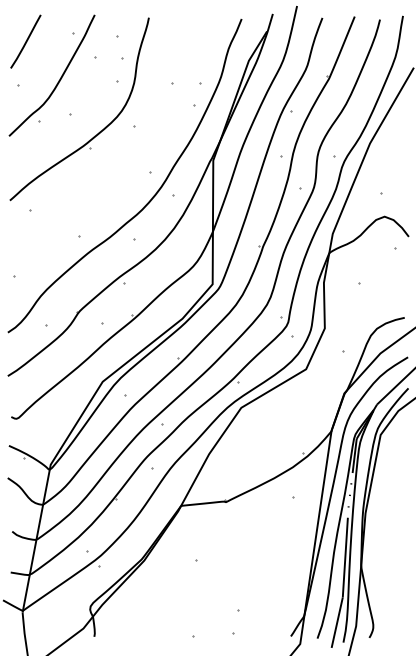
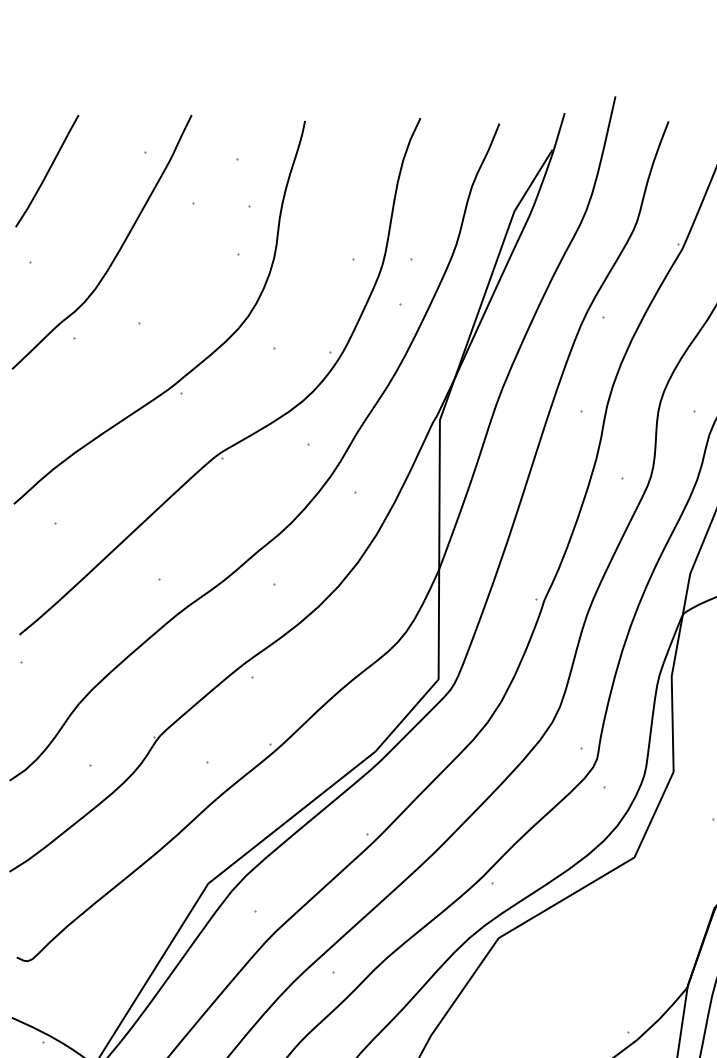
part: (124, 165) -> (253, 430), added

